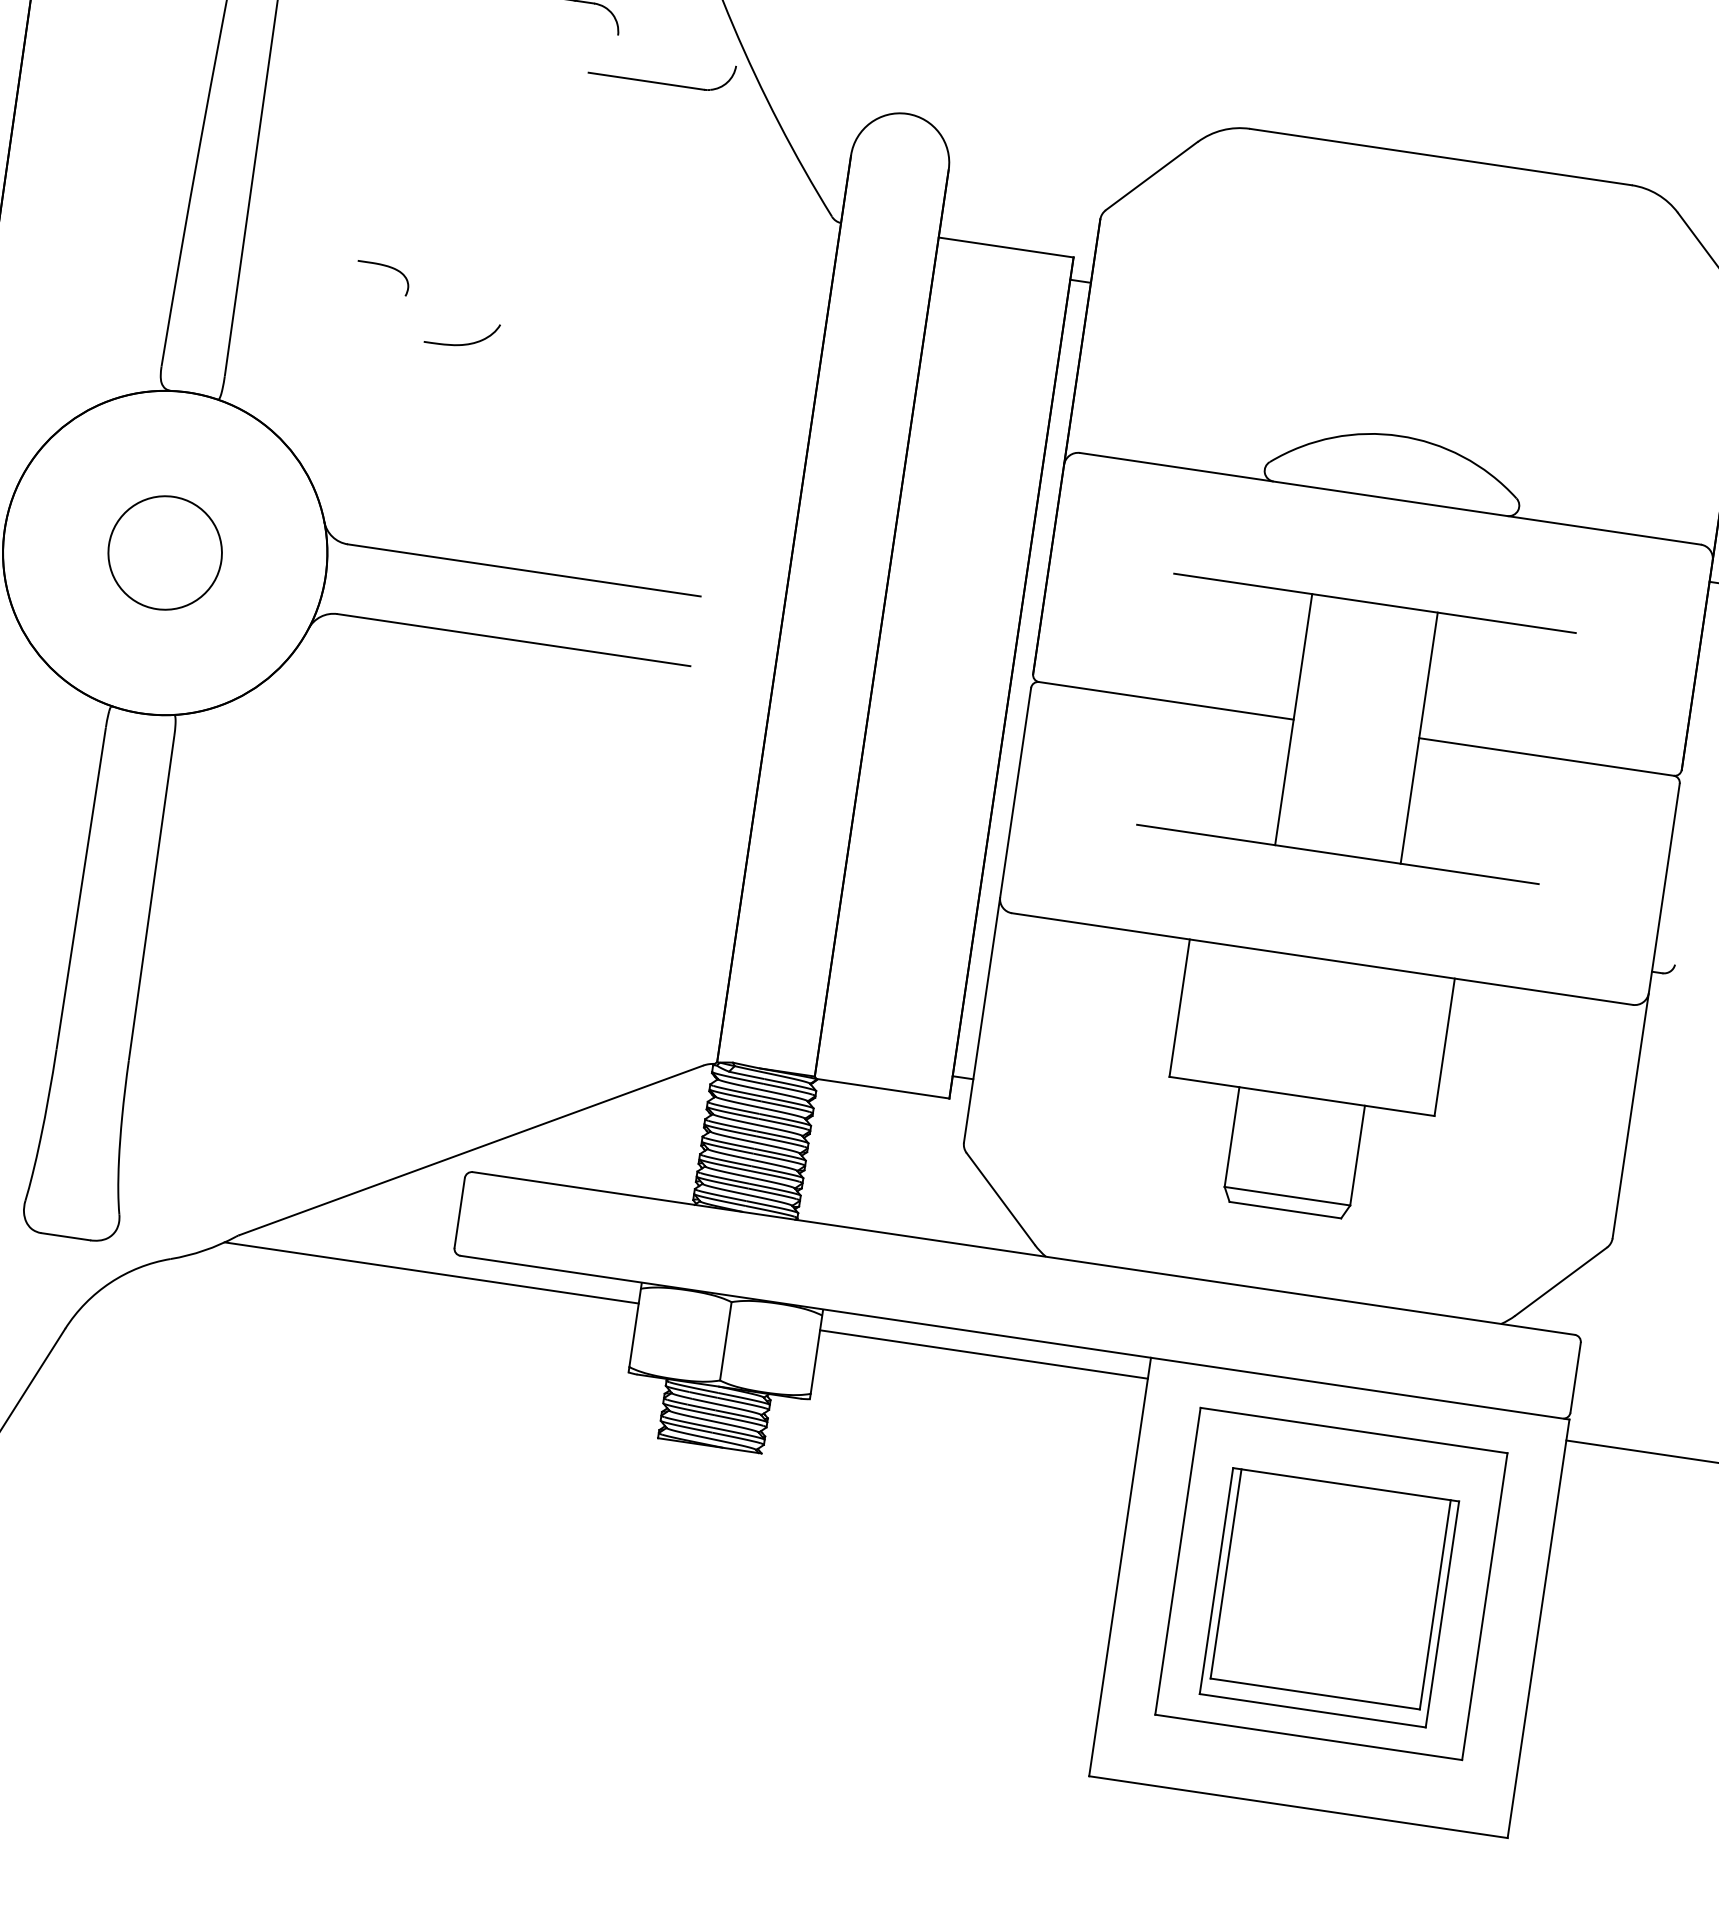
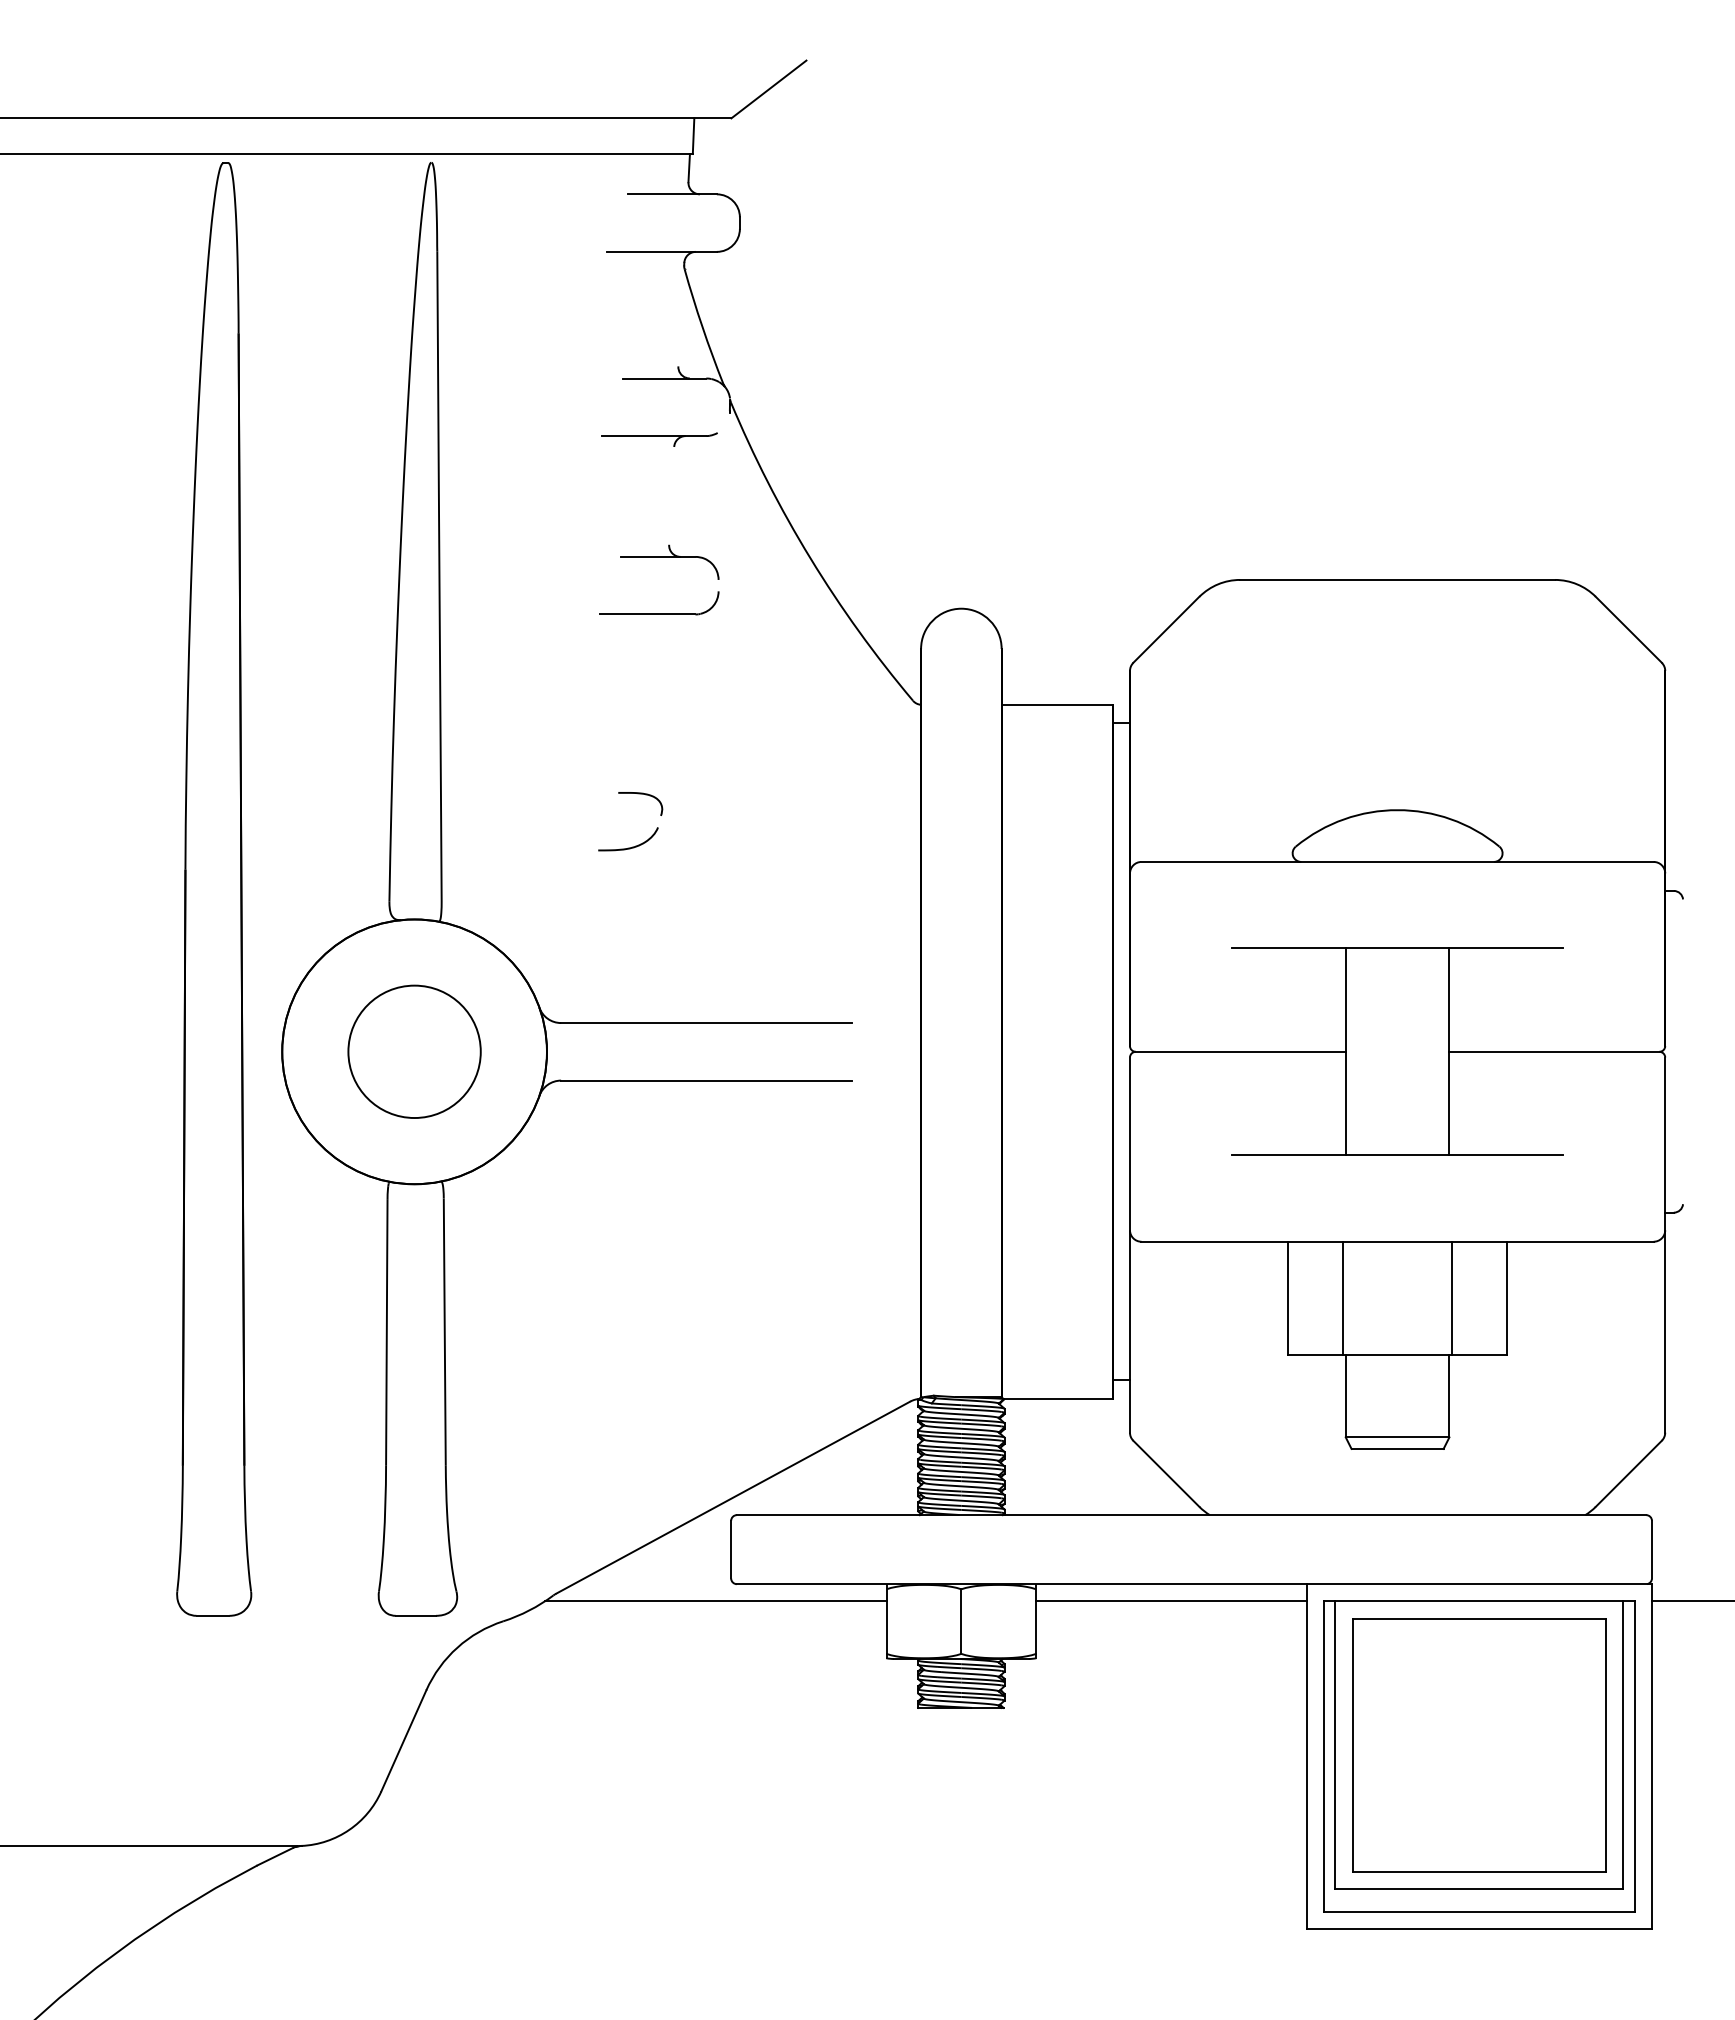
part: (660, 82) -> (659, 613), moved
curve: (384, 266) -> (640, 794), moved
circle: (165, 552) -> (414, 1051), size x1.43
line: (1245, 1017) -> (1342, 1298), added
line: (1378, 1037) -> (1452, 1298), added
part: (1329, 1597) -> (1479, 1756), size x1.67

